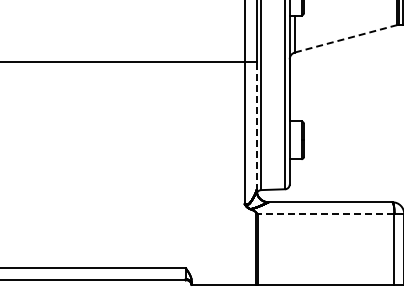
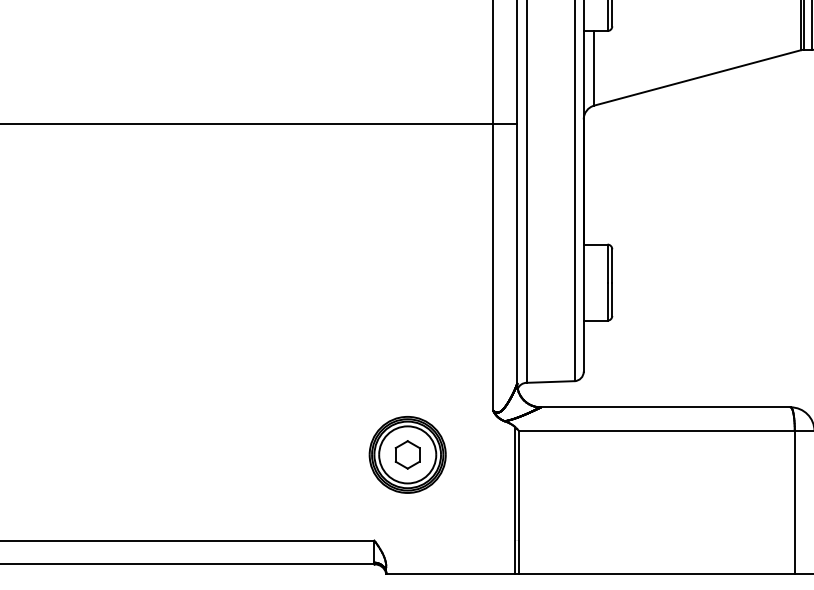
line: (346, 38) -> (698, 77), dashed -> solid
line: (256, 126) -> (516, 254), dashed -> solid
line: (325, 214) -> (655, 432), dashed -> solid
part: (202, 225) -> (408, 454), added

